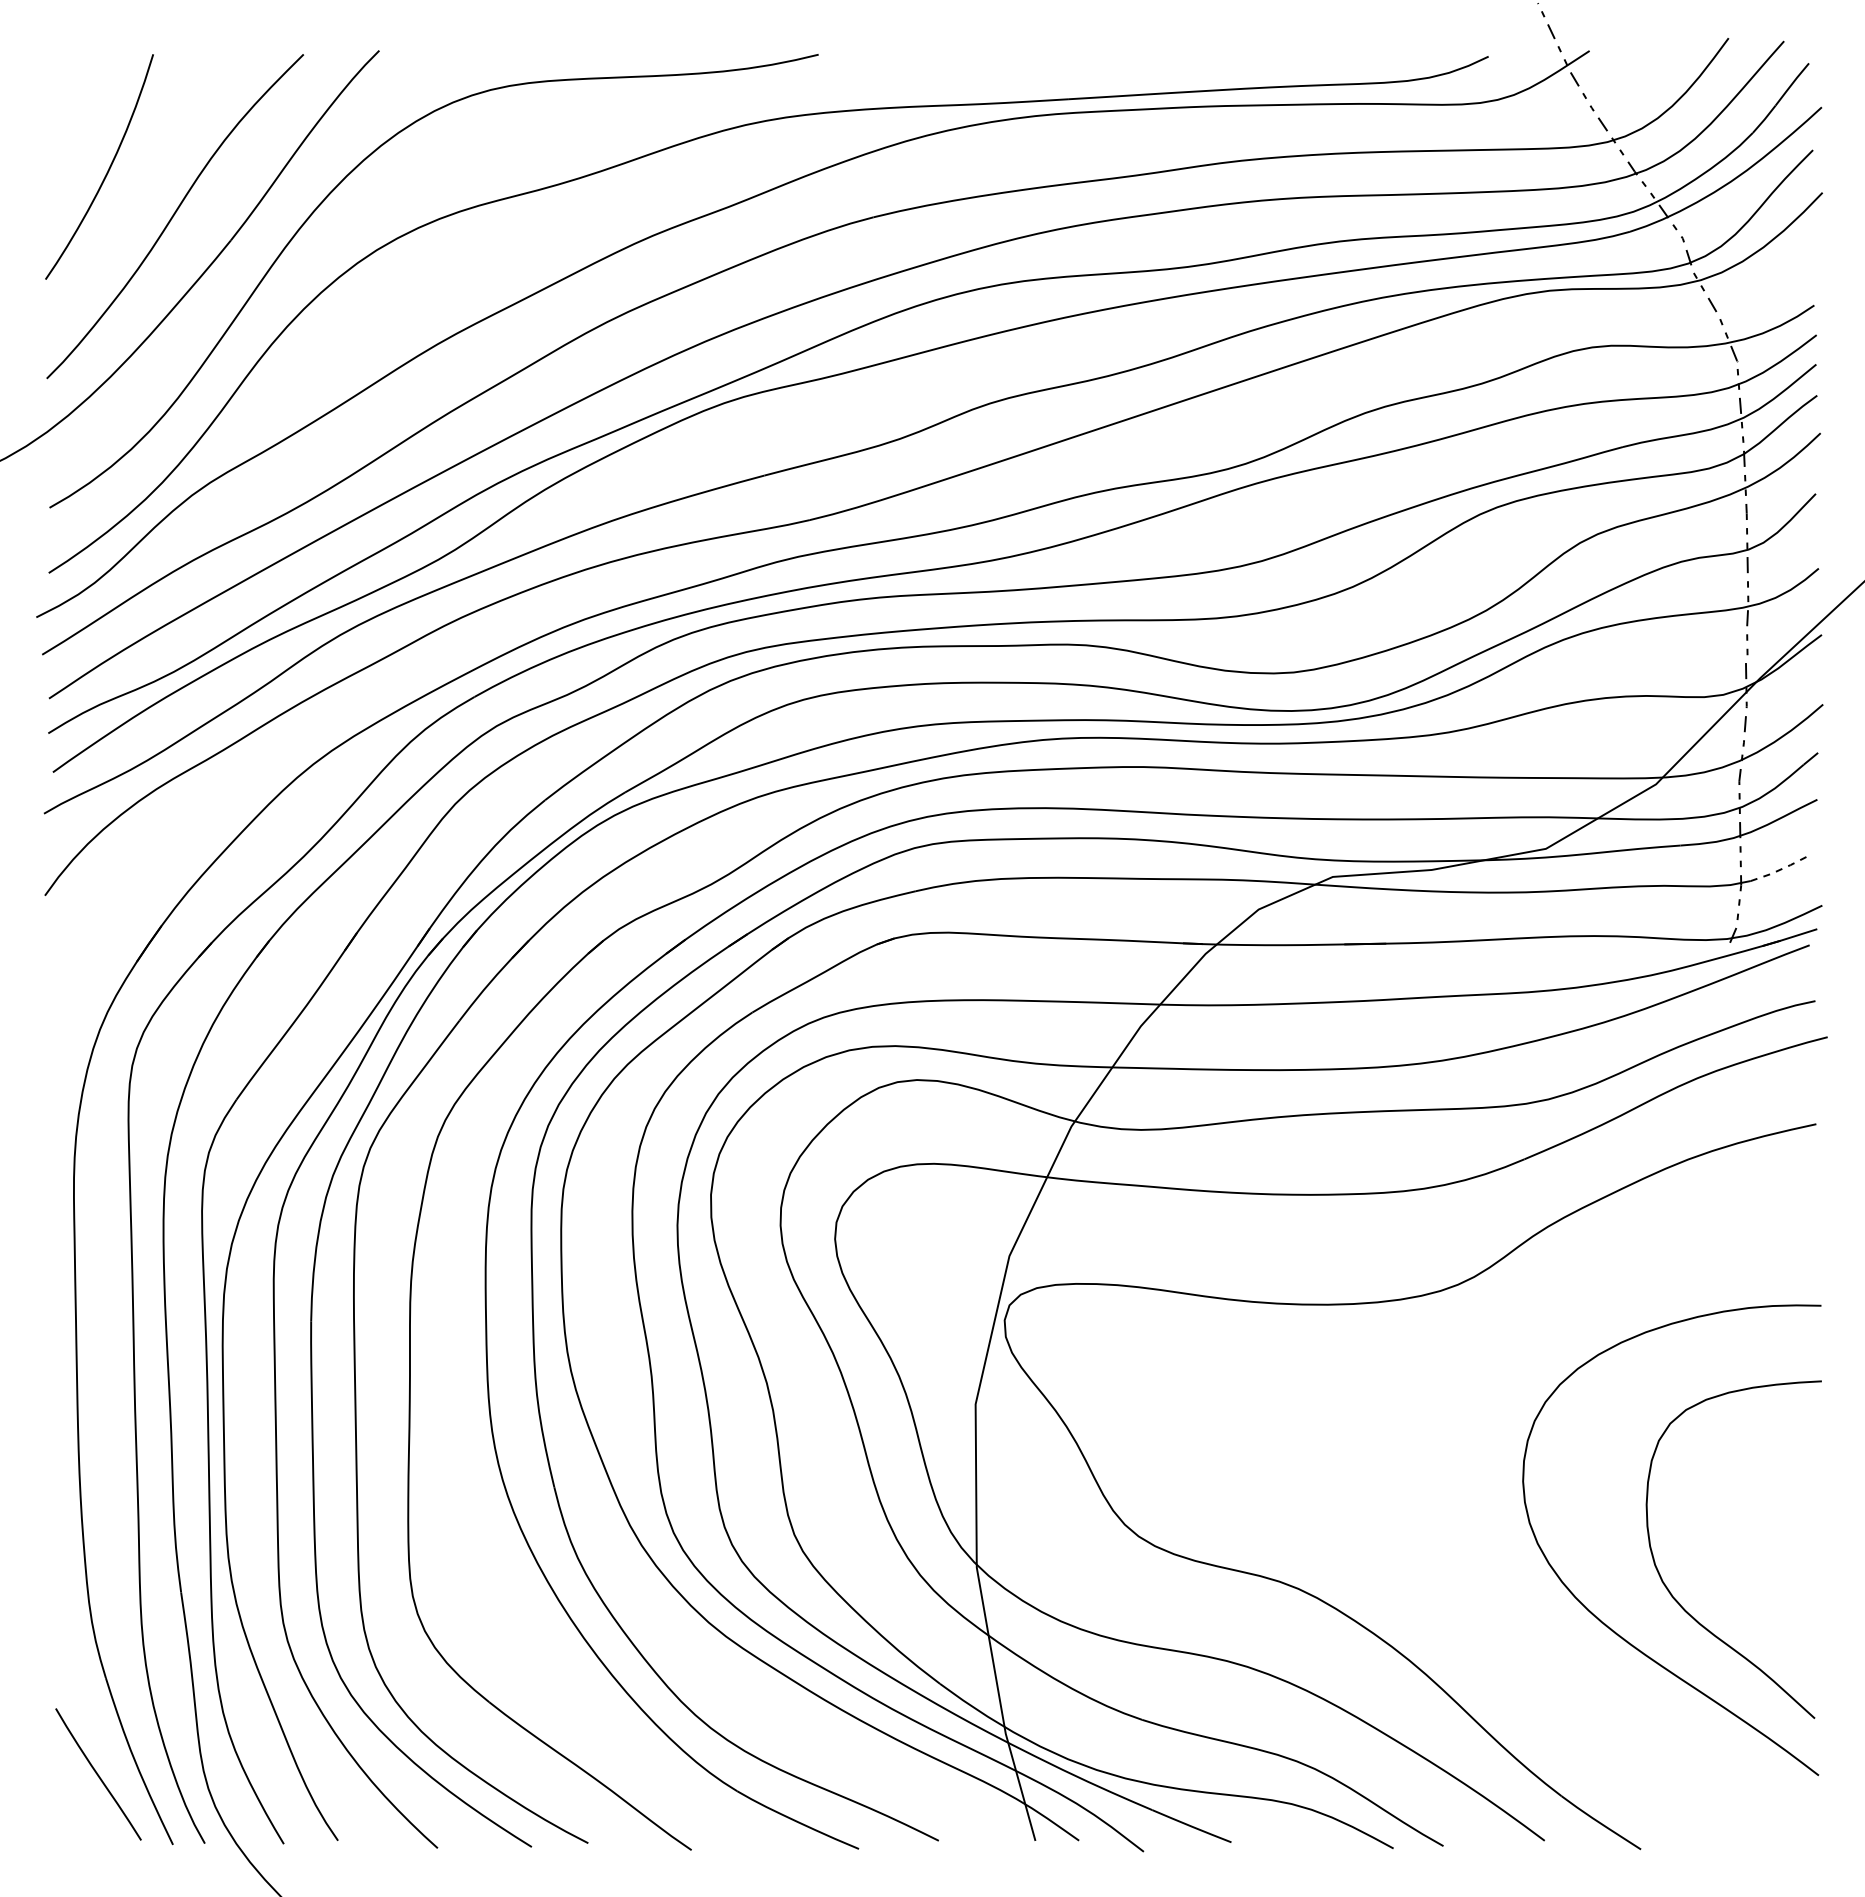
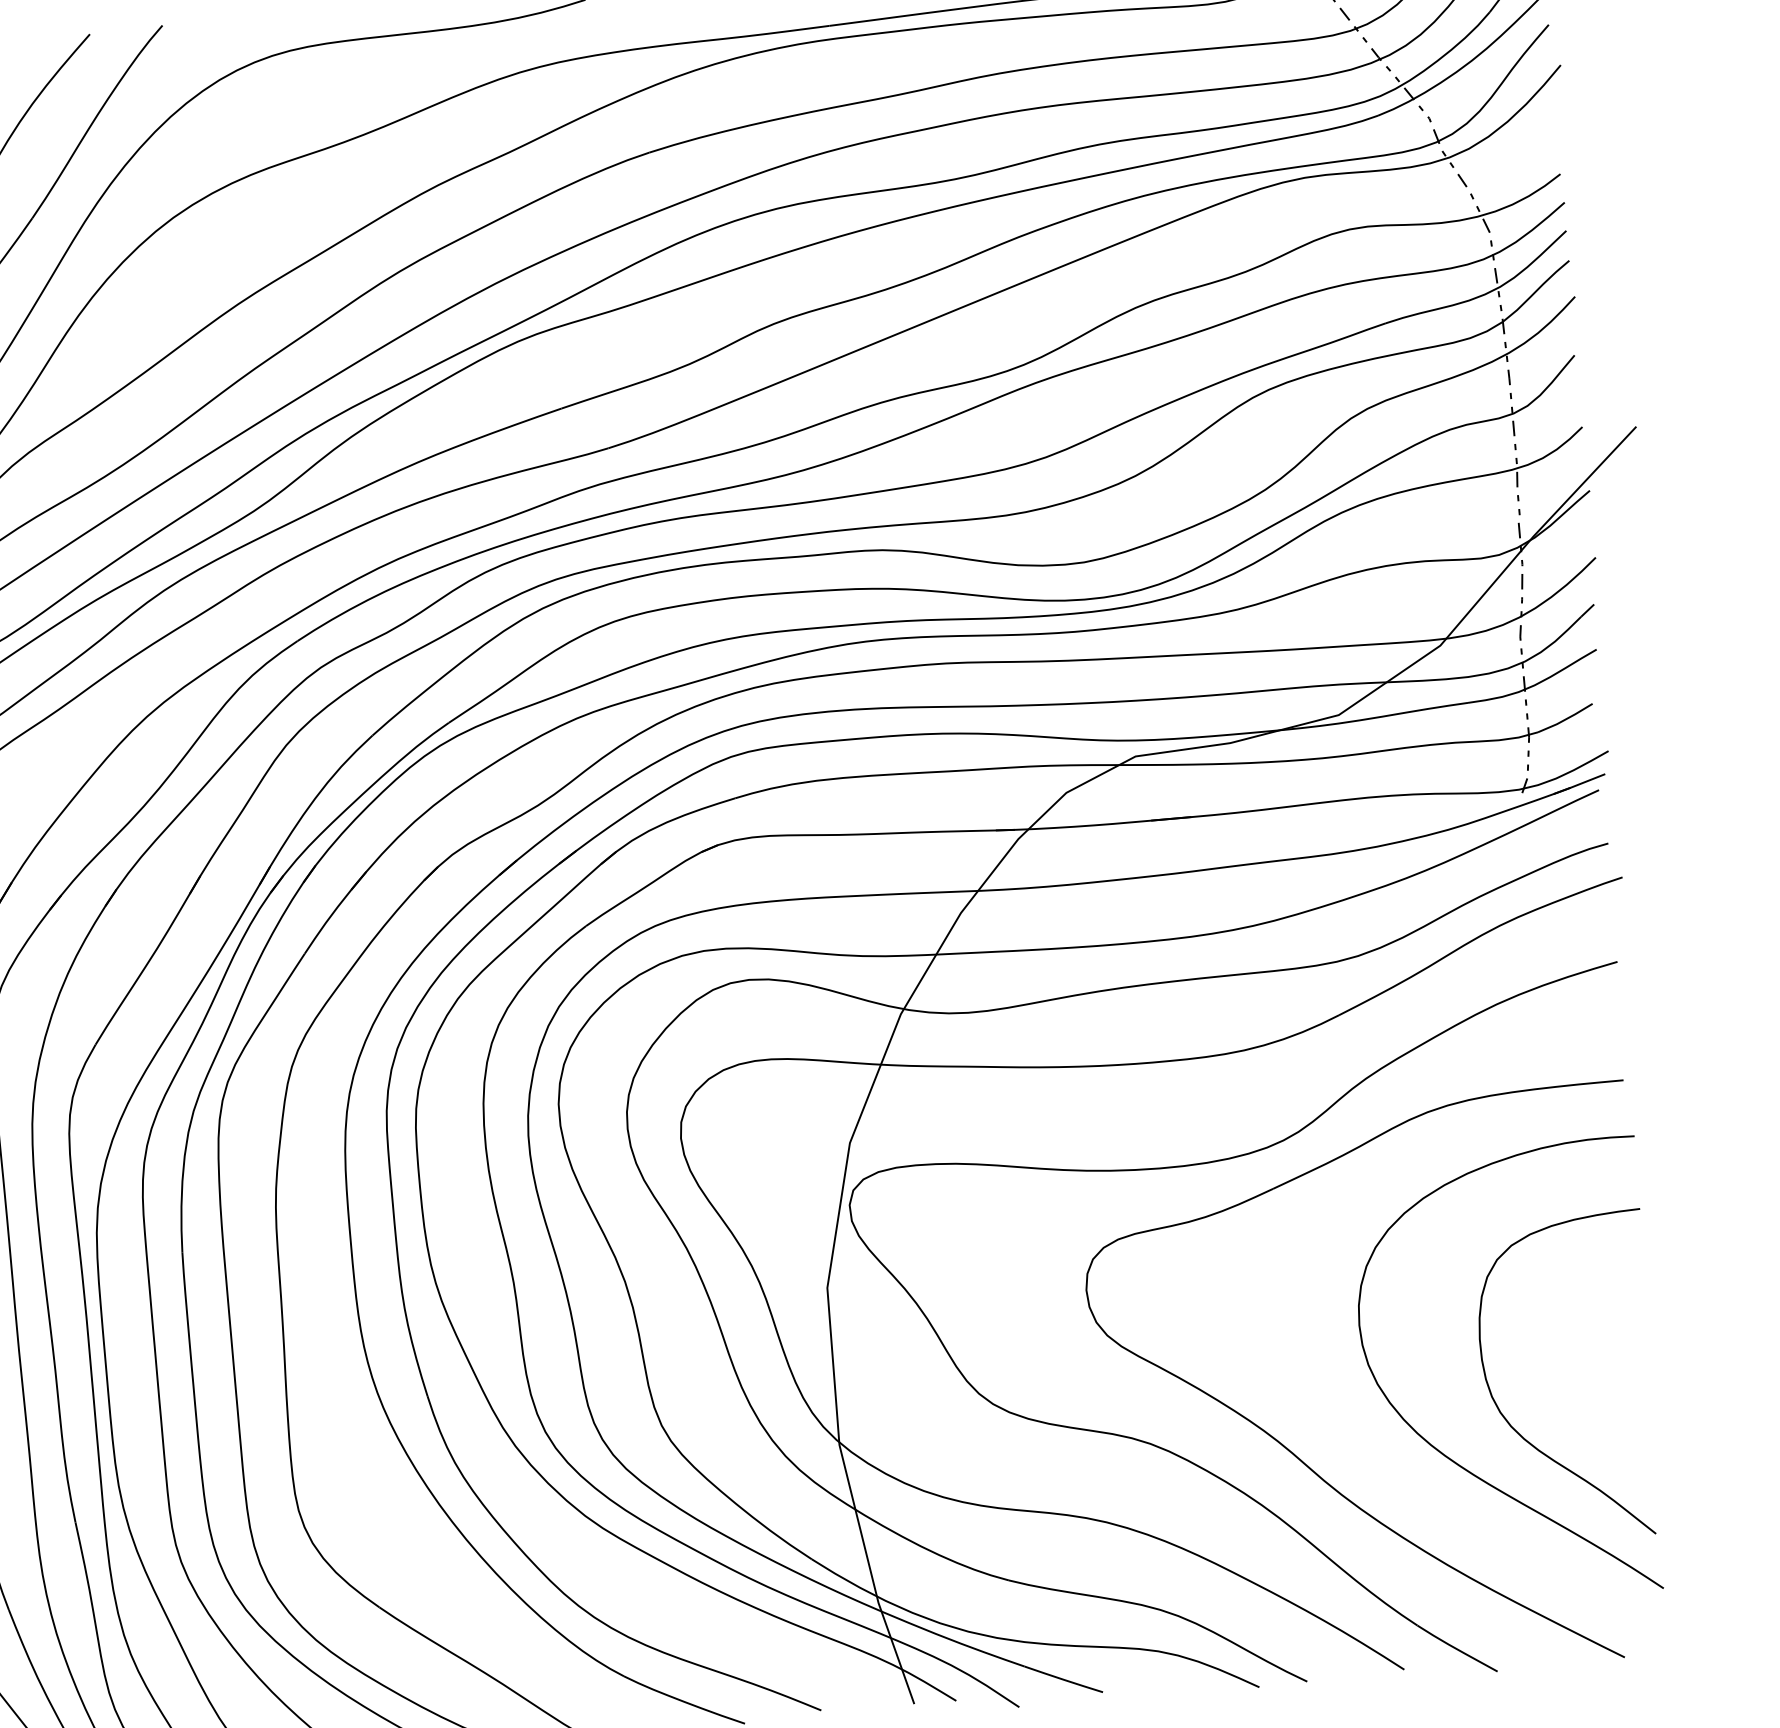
line: (1780, 869) -> (1565, 719), dashed -> solid
part: (1454, 1617) -> (1302, 1460), added

